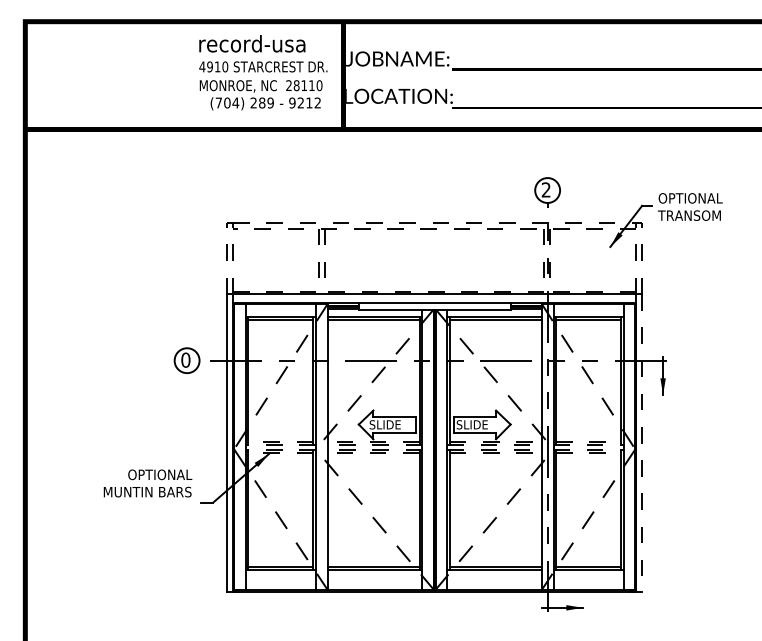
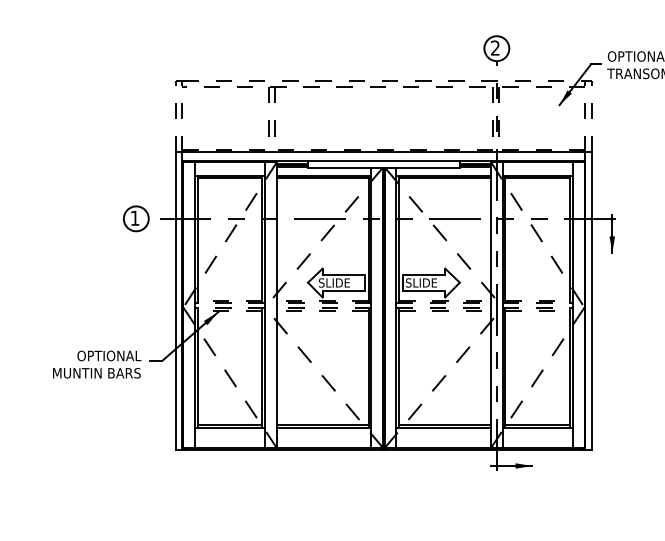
text: (185, 359) -> (134, 217), 0 -> 1
line: (642, 442) -> (591, 300), dashed -> solid
text: (147, 483) -> (96, 364), moved

